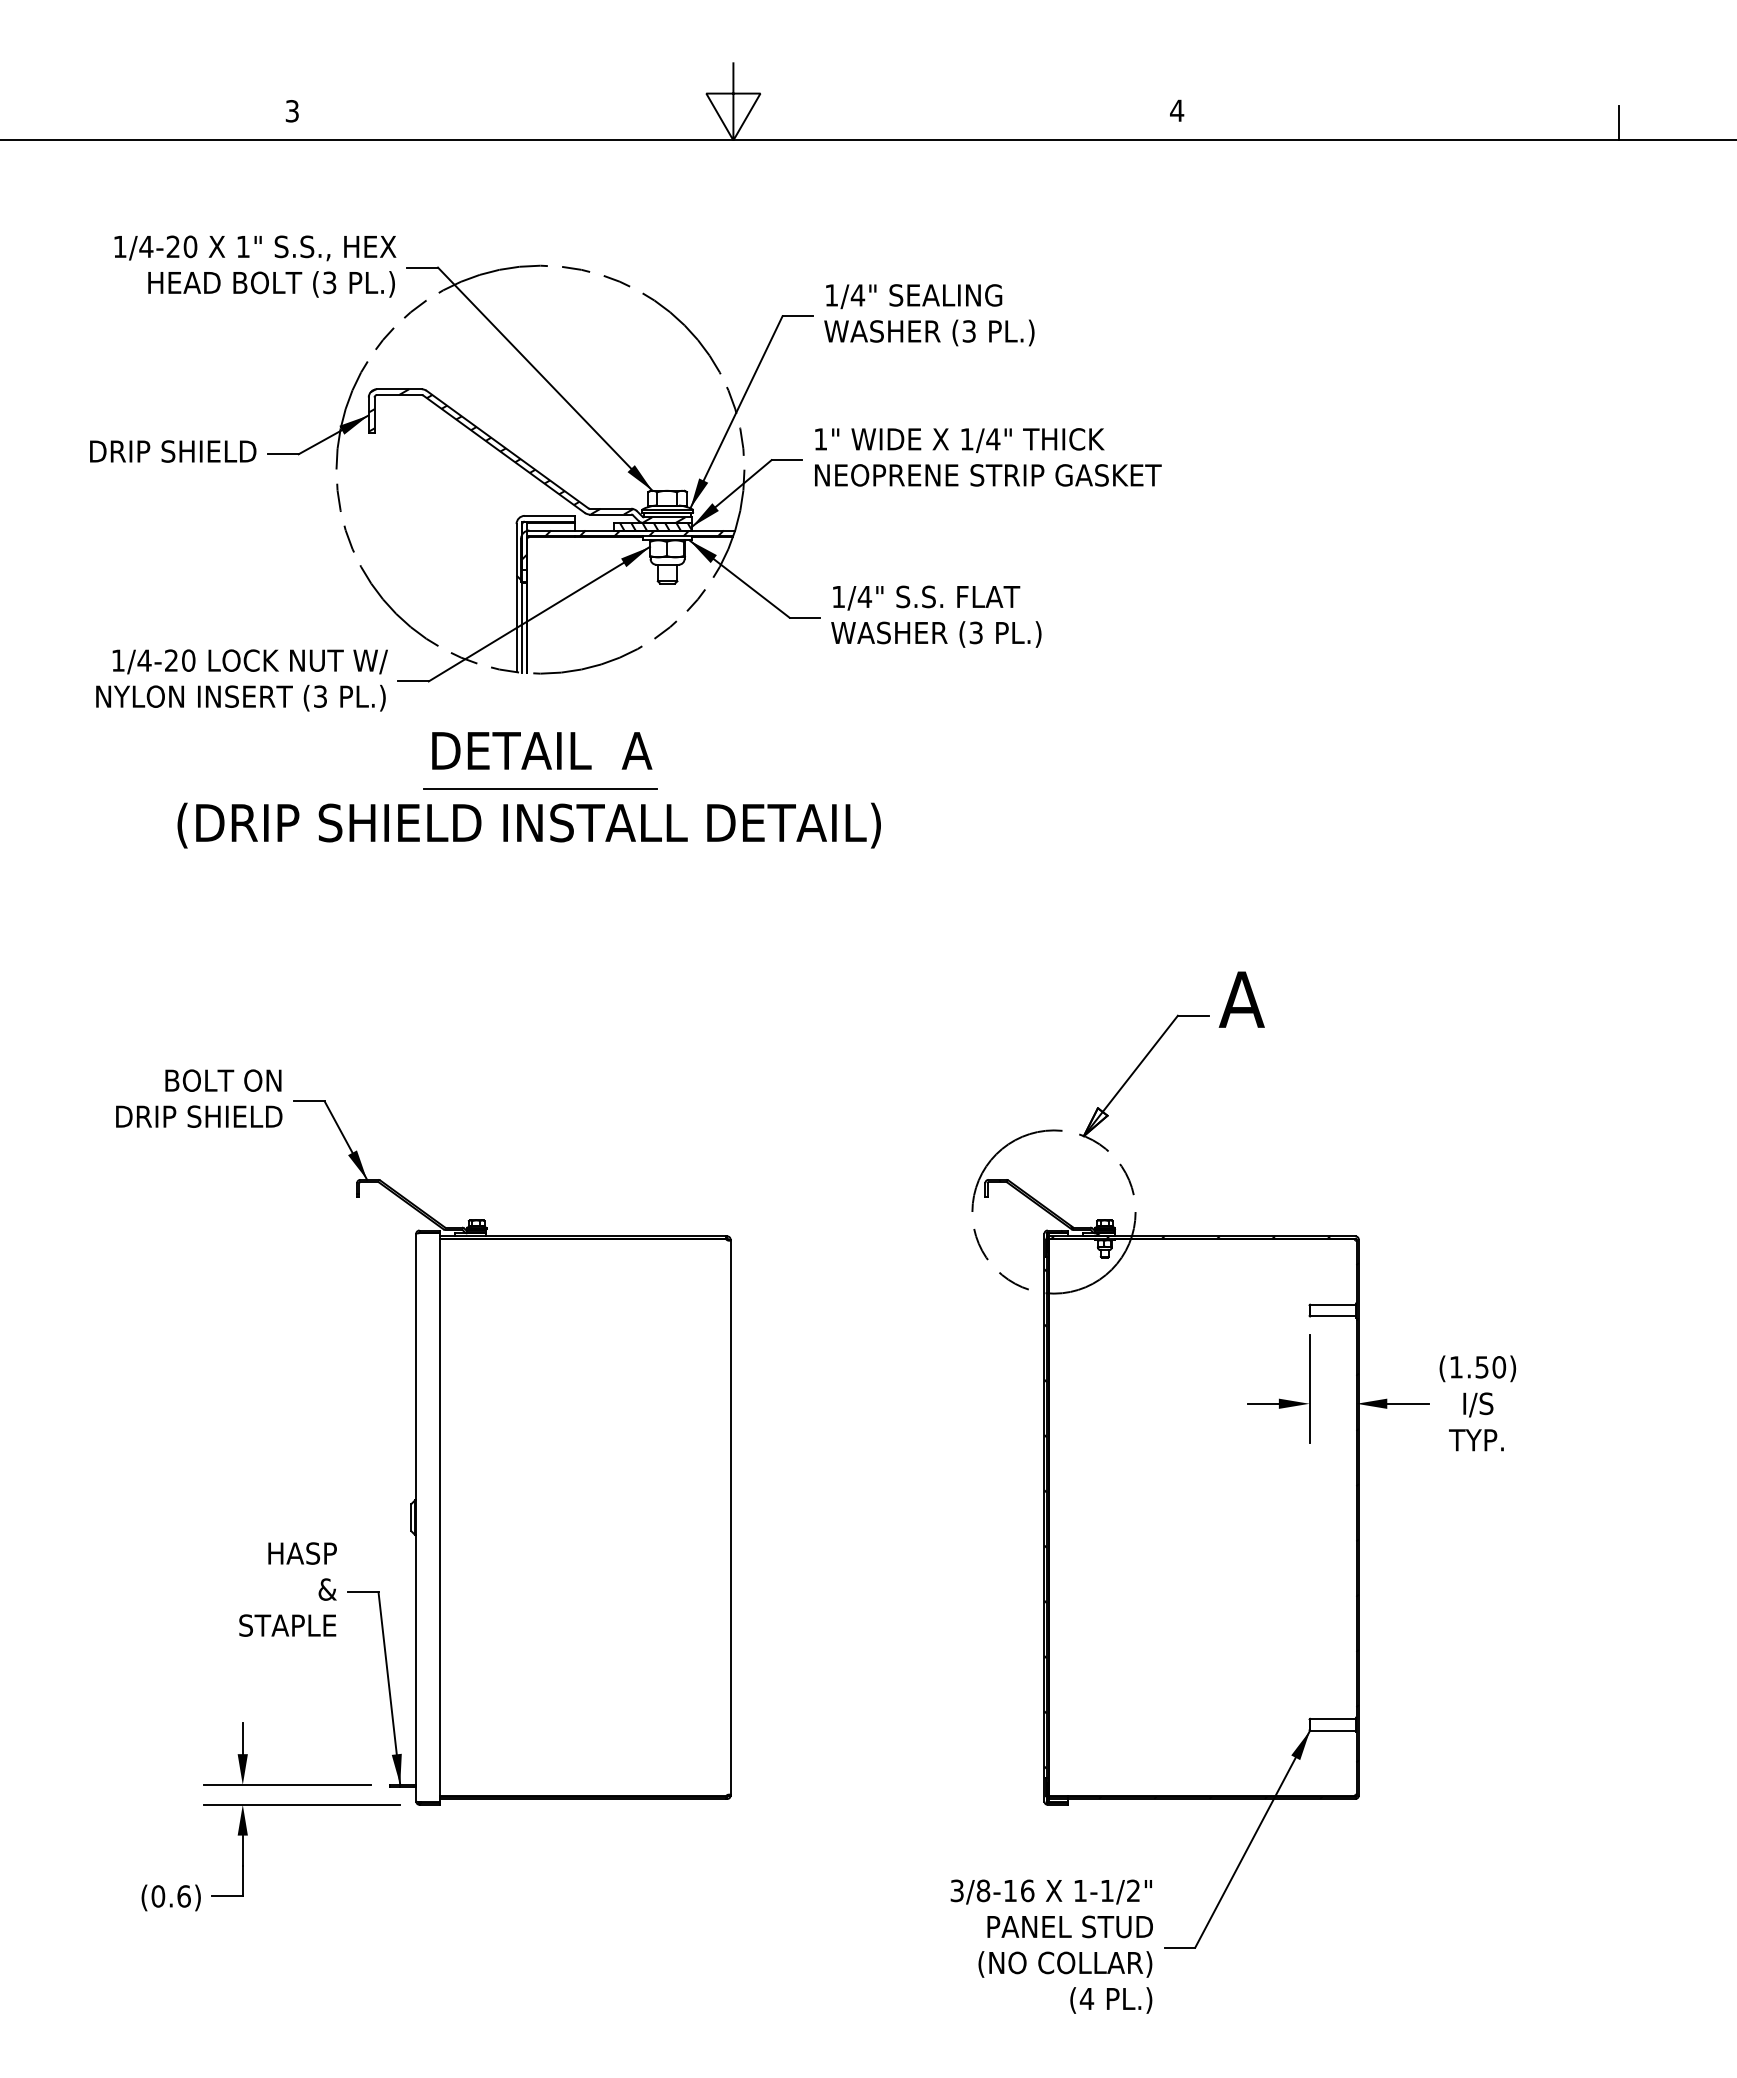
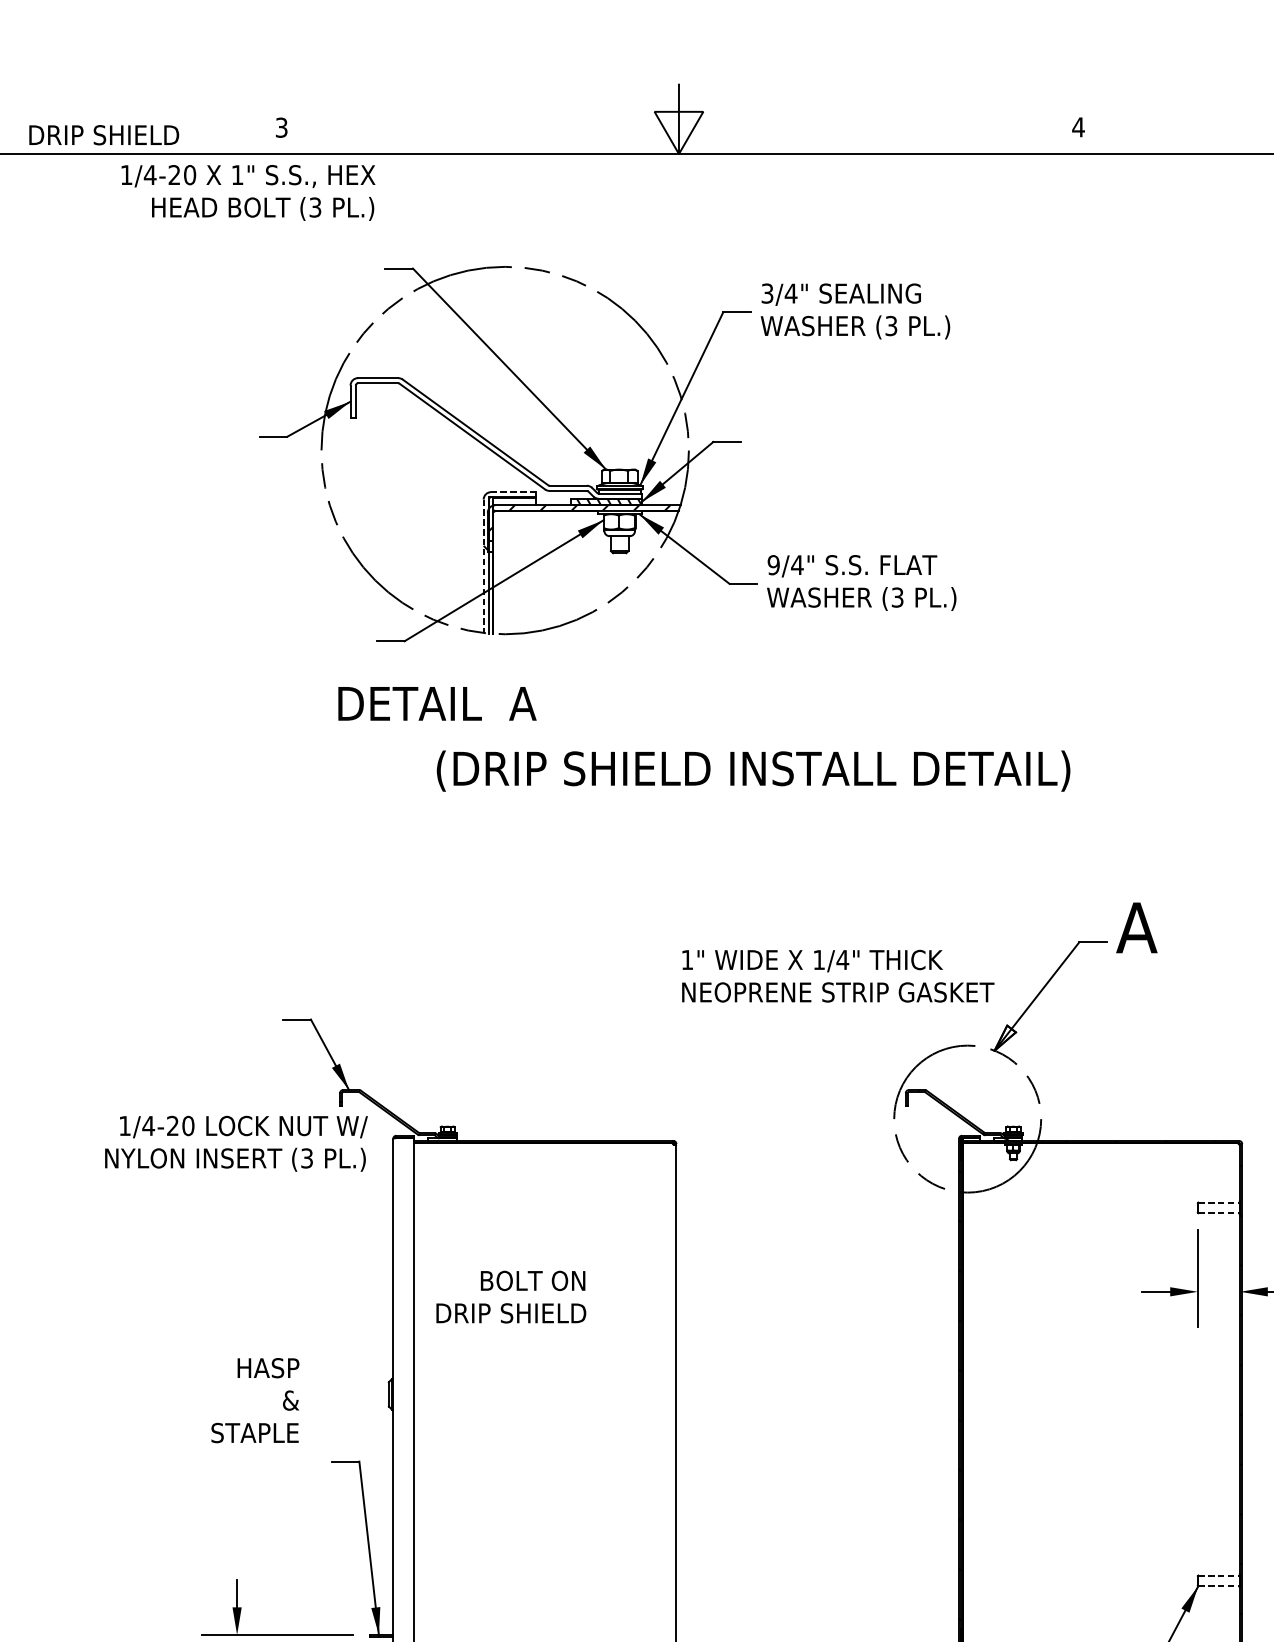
text: (255, 266) -> (248, 192), moved
text: (831, 295) -> (767, 293), 1/4" -> 3/4"
text: (173, 451) -> (104, 135), moved
hatch: (526, 456) -> (492, 438), removed
text: (988, 457) -> (838, 976), moved
line: (549, 515) -> (513, 491), solid -> dashed
text: (838, 596) -> (773, 564), 1/4" -> 9/4"
line: (516, 598) -> (483, 566), solid -> dashed
text: (241, 680) -> (235, 1143), moved
text: (542, 750) -> (437, 703), moved
line: (540, 788) -> (505, 737), removed
text: (528, 825) -> (752, 771), moved
text: (199, 1098) -> (511, 1296), moved
line: (1332, 1304) -> (1218, 1202), solid -> dashed
line: (1332, 1316) -> (1218, 1213), solid -> dashed
text: (287, 1589) -> (254, 1400), moved
line: (1332, 1718) -> (1218, 1575), solid -> dashed
line: (1332, 1730) -> (1218, 1586), solid -> dashed

